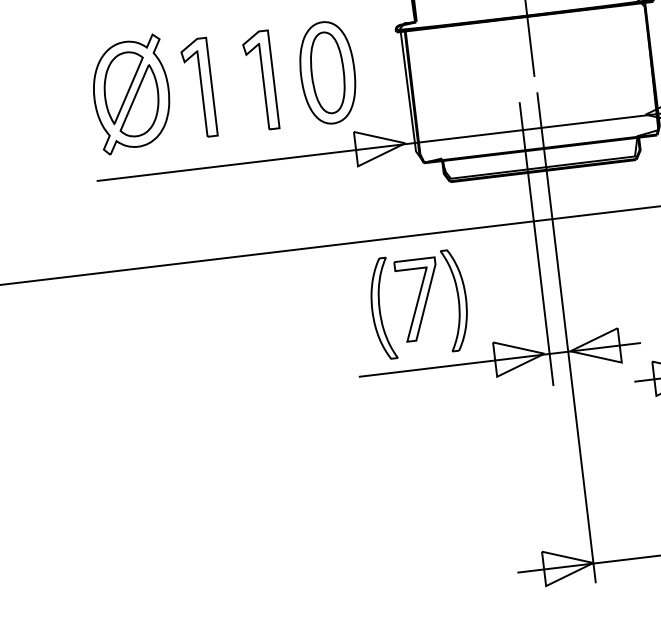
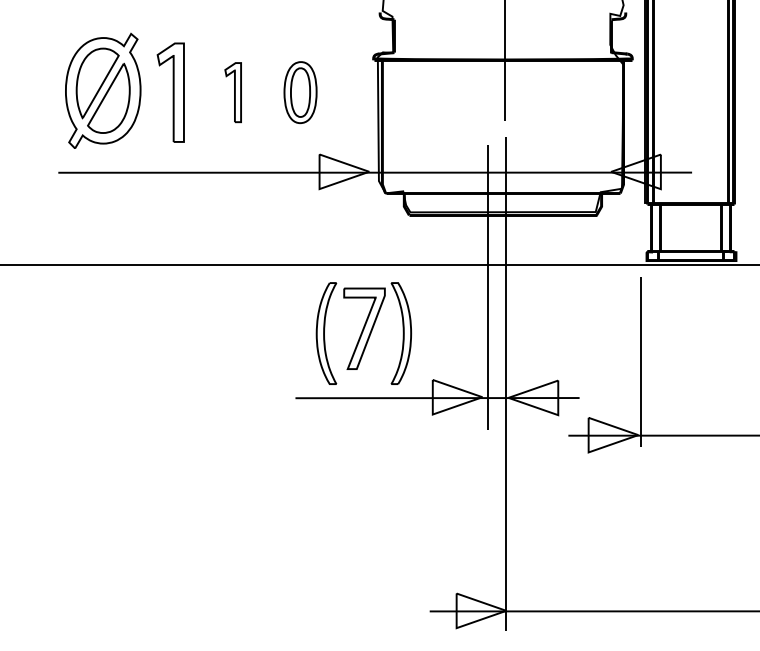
part: (327, 72) -> (300, 92), size x0.6
part: (261, 80) -> (233, 92), size x0.6

